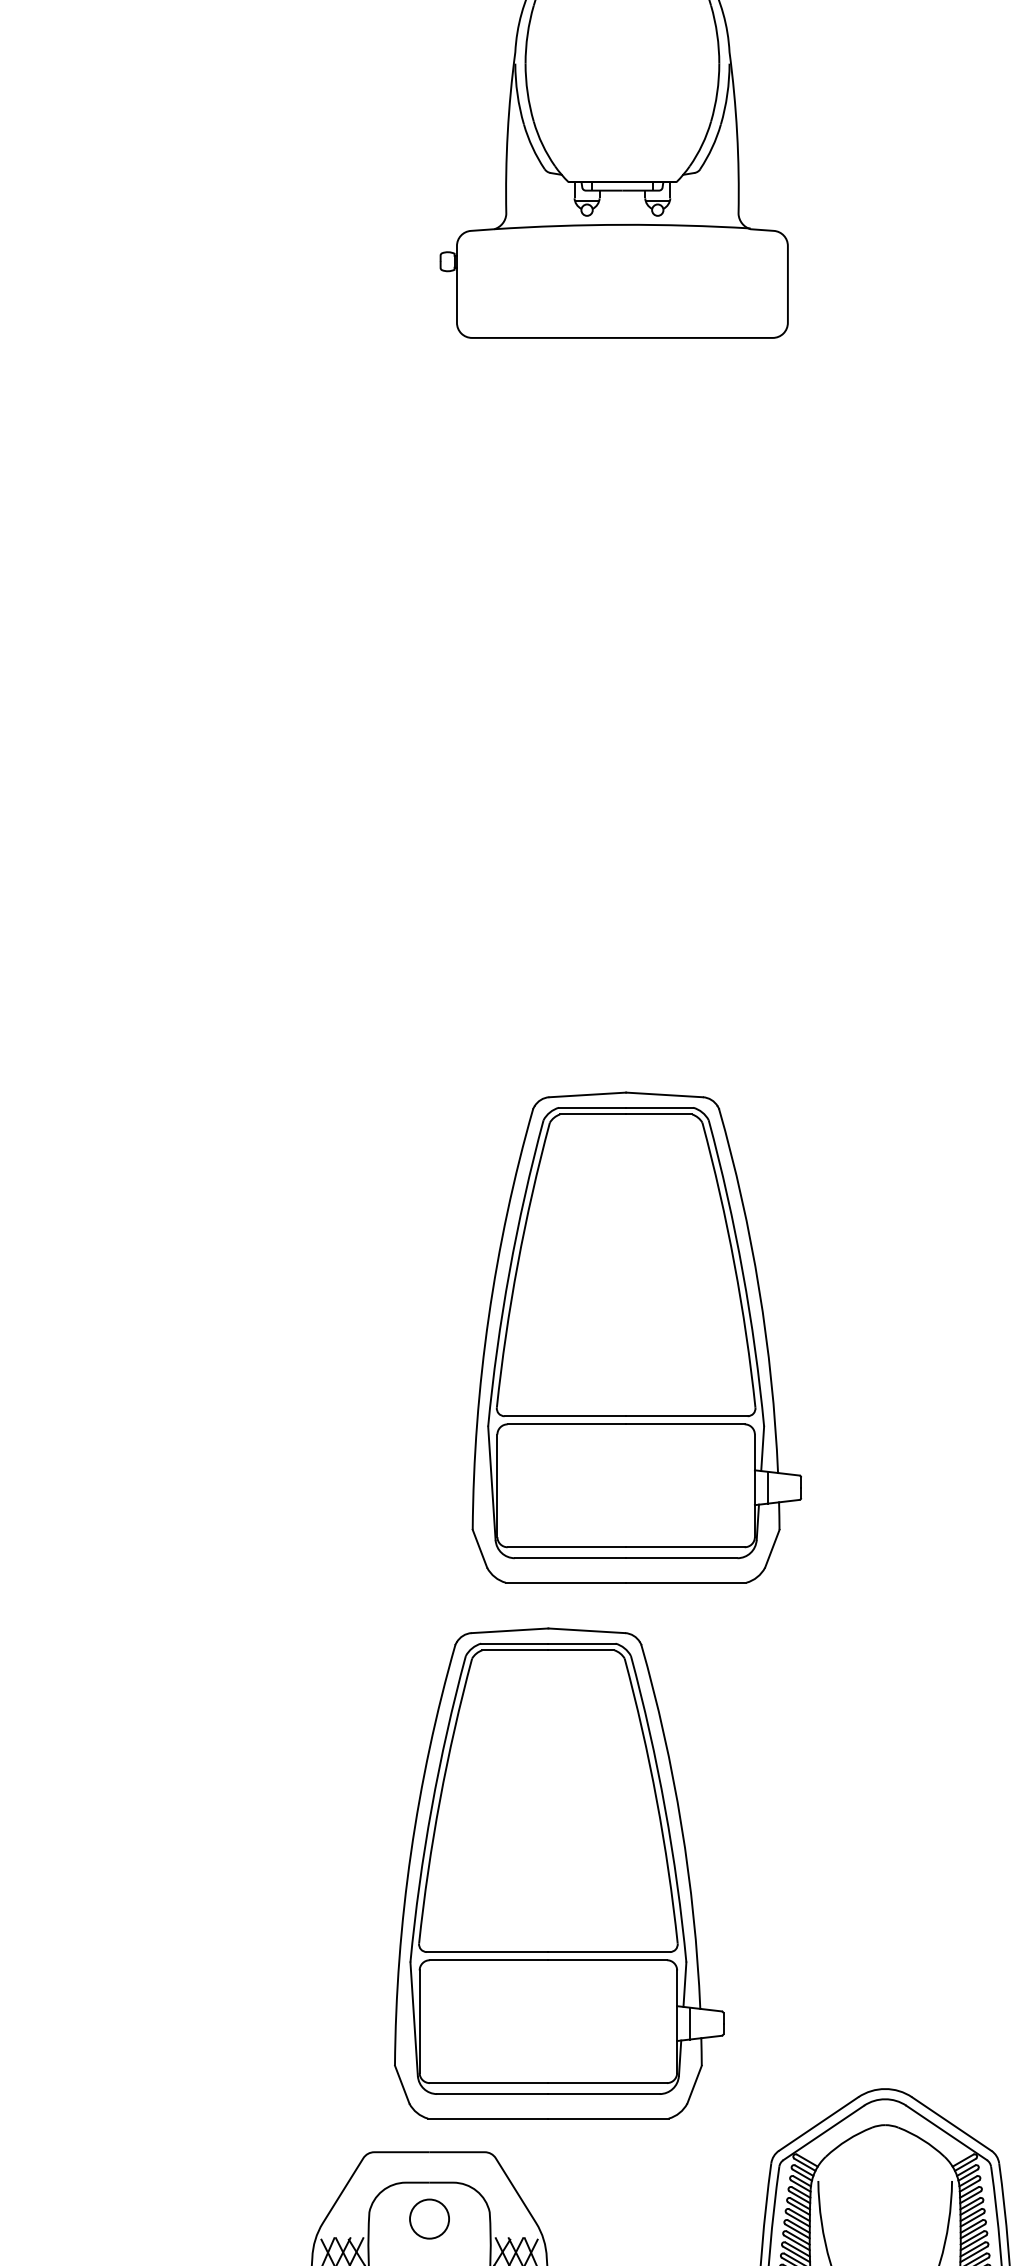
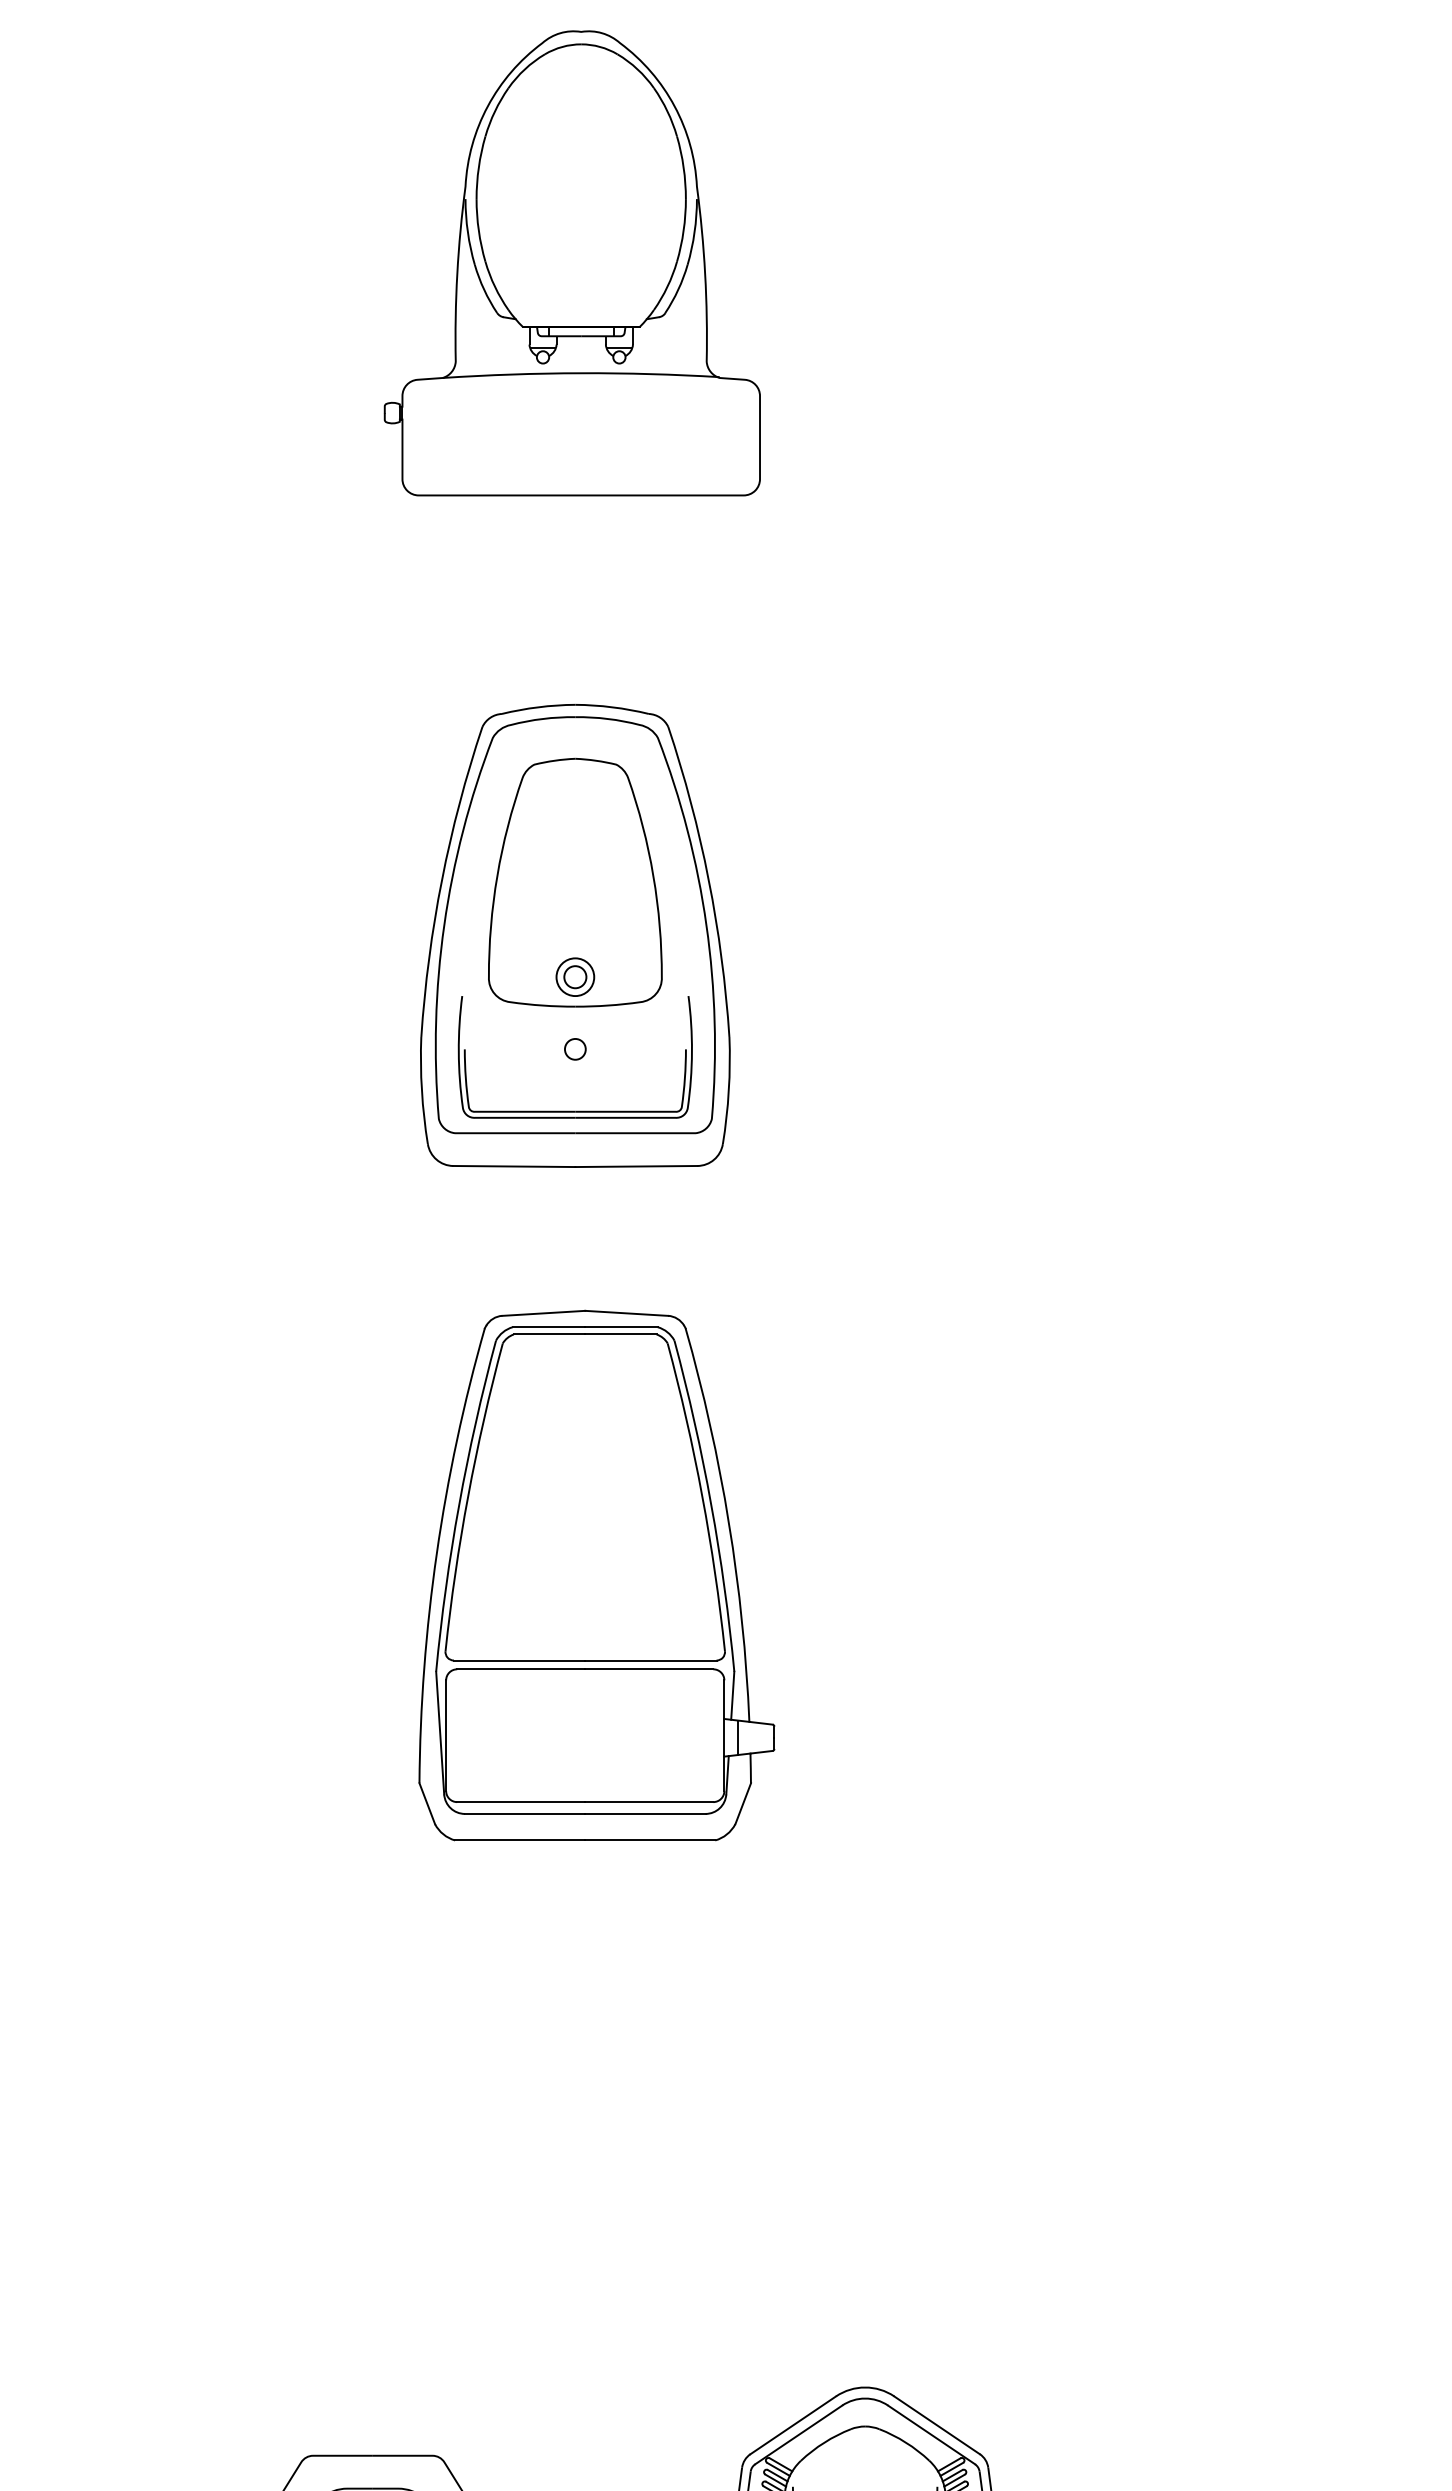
part: (617, 745) -> (575, 935), added
part: (558, 1873) -> (512, 2154), removed

